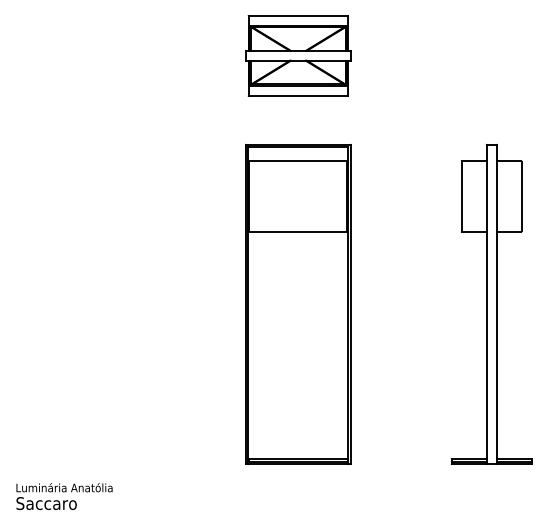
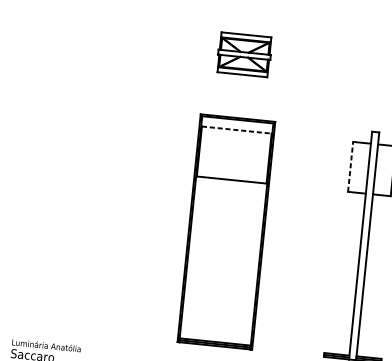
part: (298, 55) -> (244, 54), size x0.7
line: (298, 161) -> (236, 130), solid -> dashed
line: (461, 196) -> (350, 166), solid -> dashed

